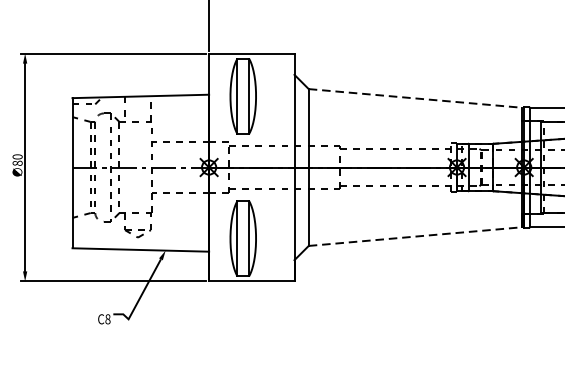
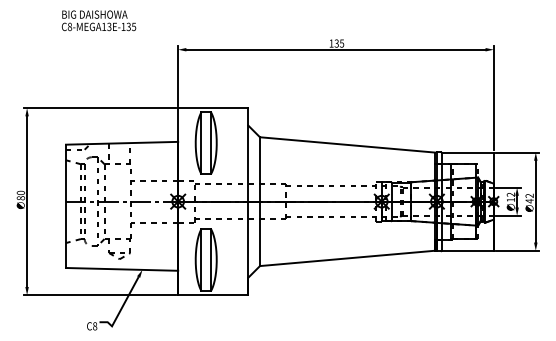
line: (415, 97) -> (347, 144), dashed -> solid
line: (415, 236) -> (347, 258), dashed -> solid

